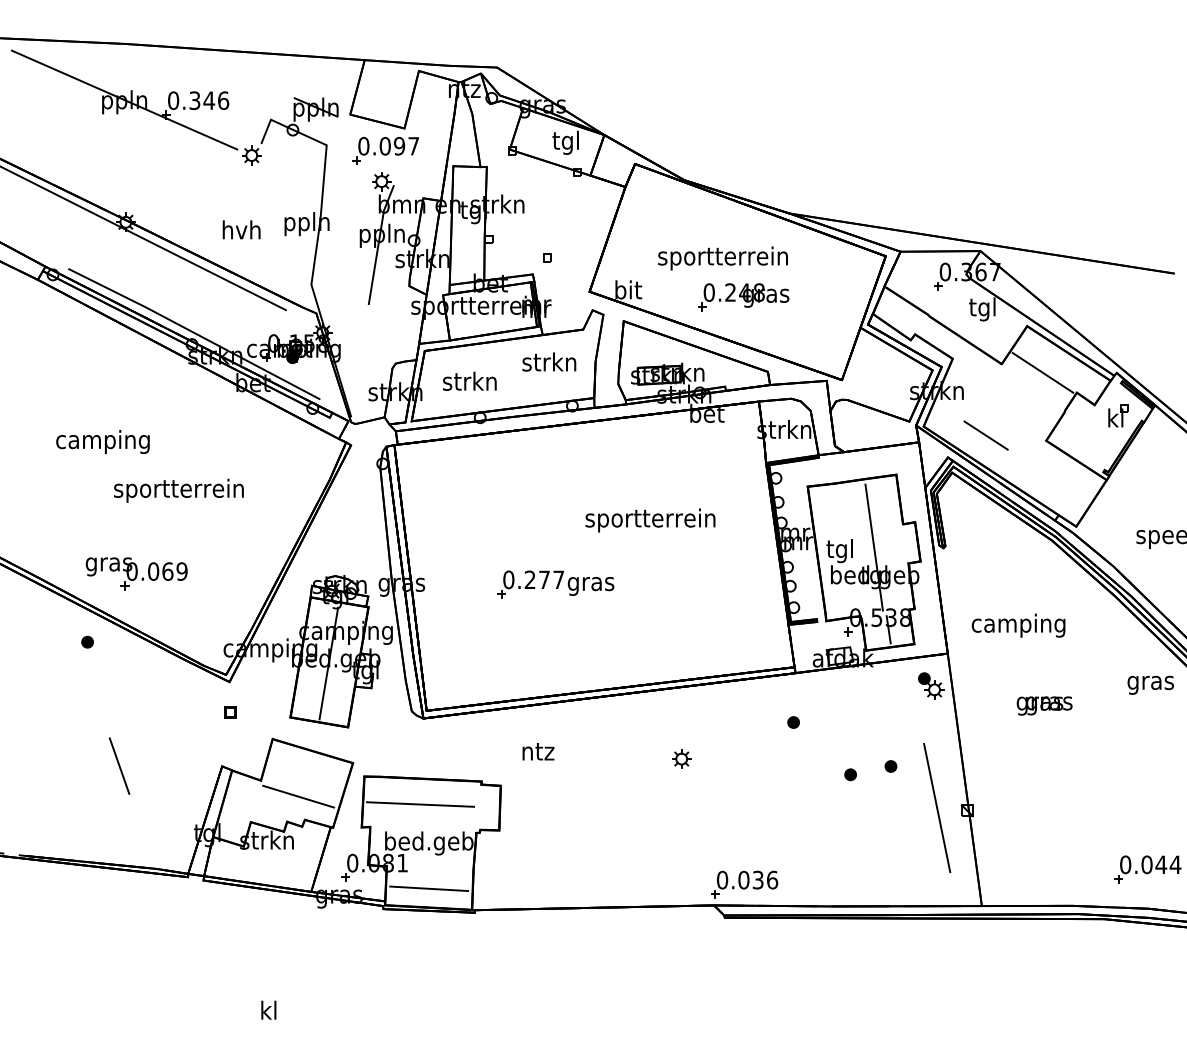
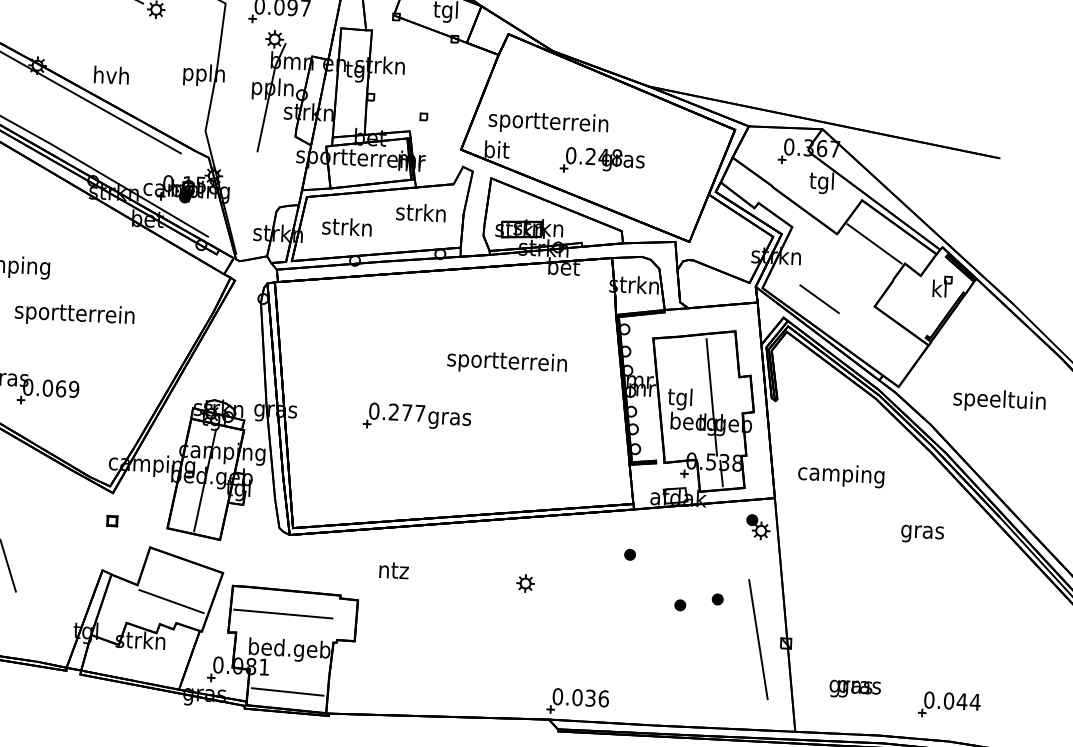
text: (241, 229) -> (111, 74), moved
text: (722, 258) -> (548, 123), moved
text: (1150, 684) -> (922, 533), moved
text: (1044, 705) -> (855, 688), moved

